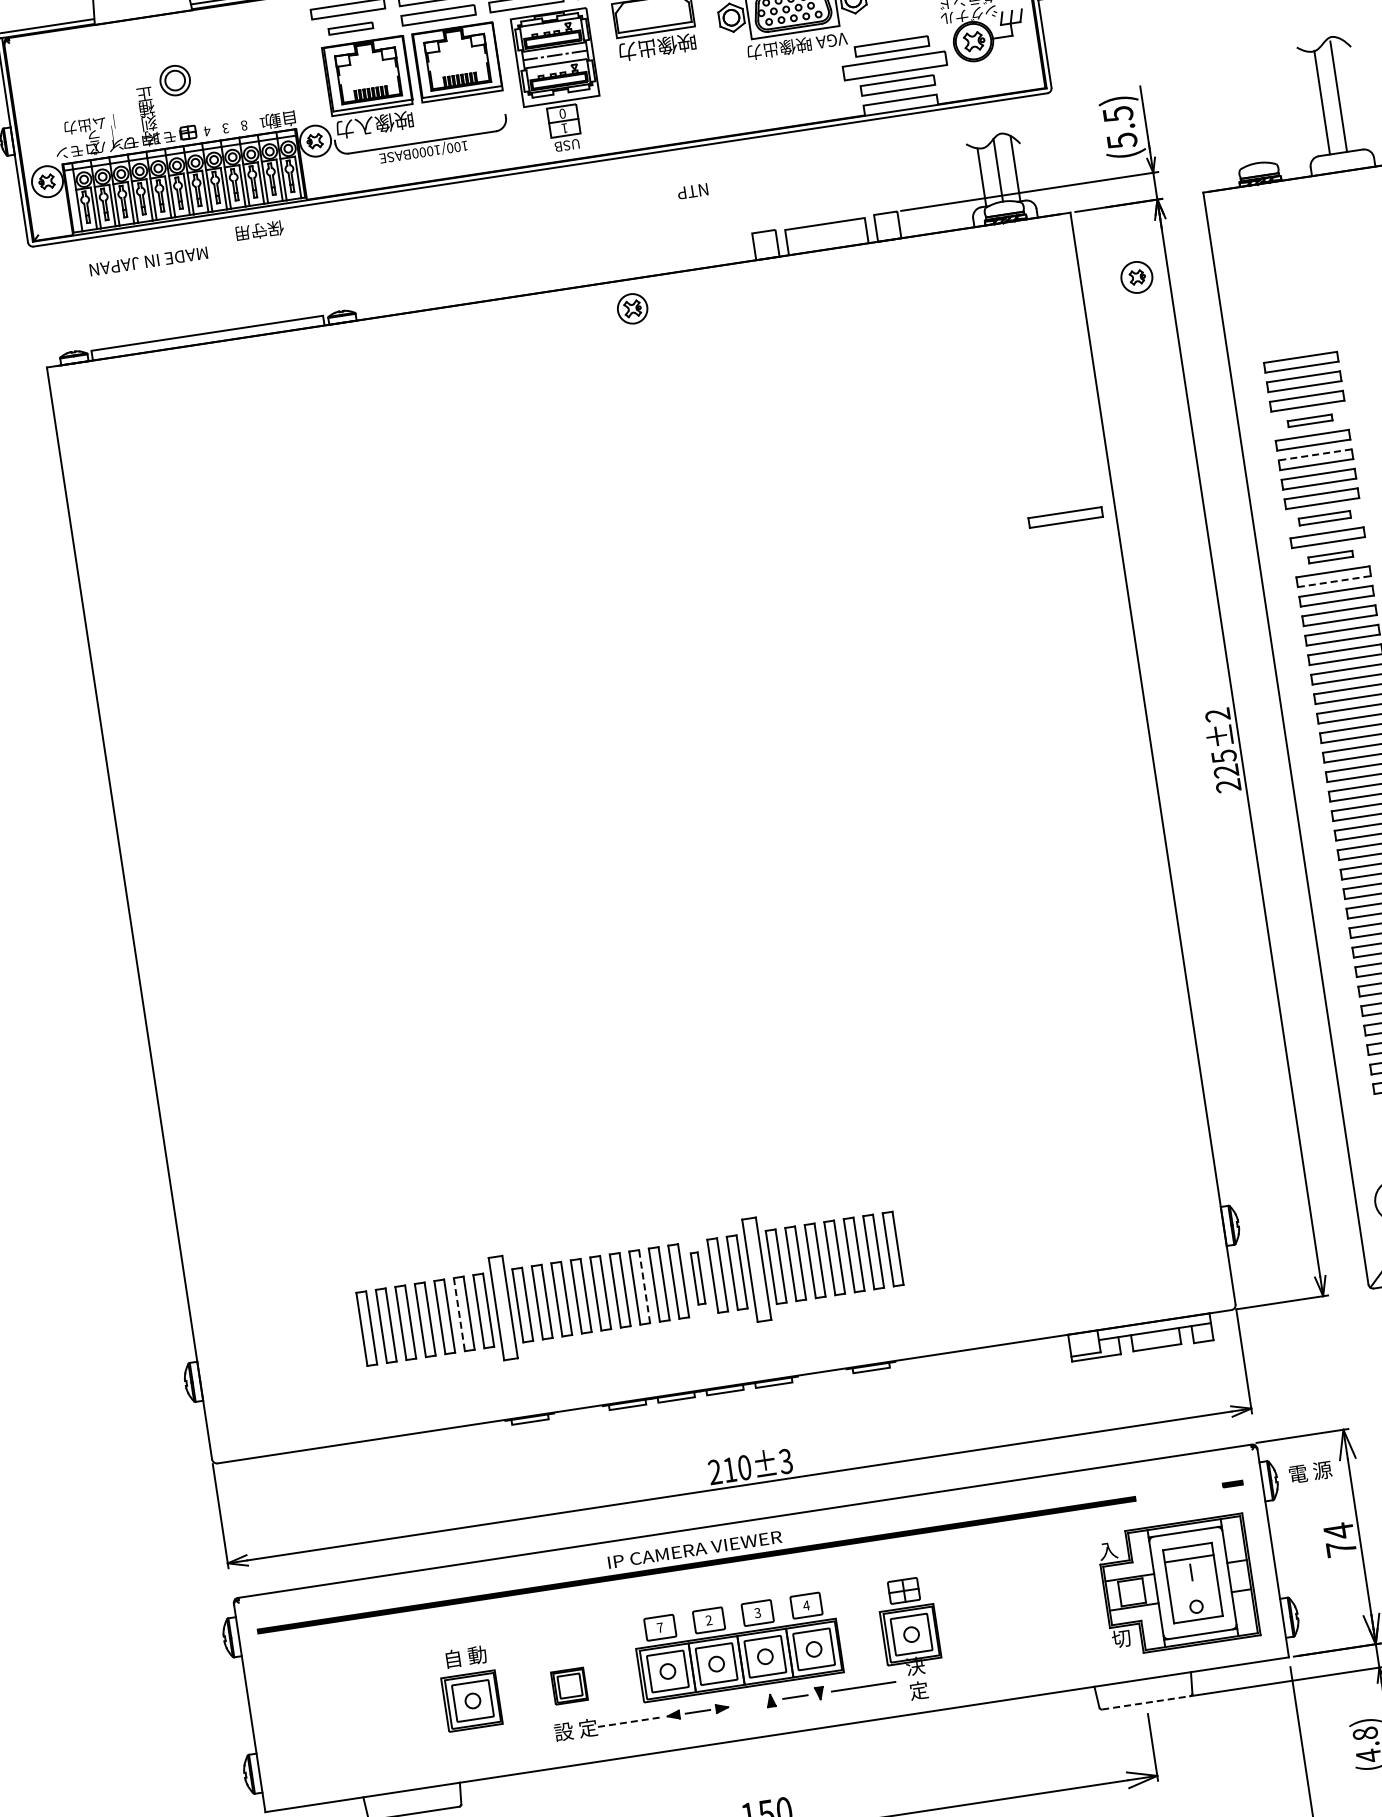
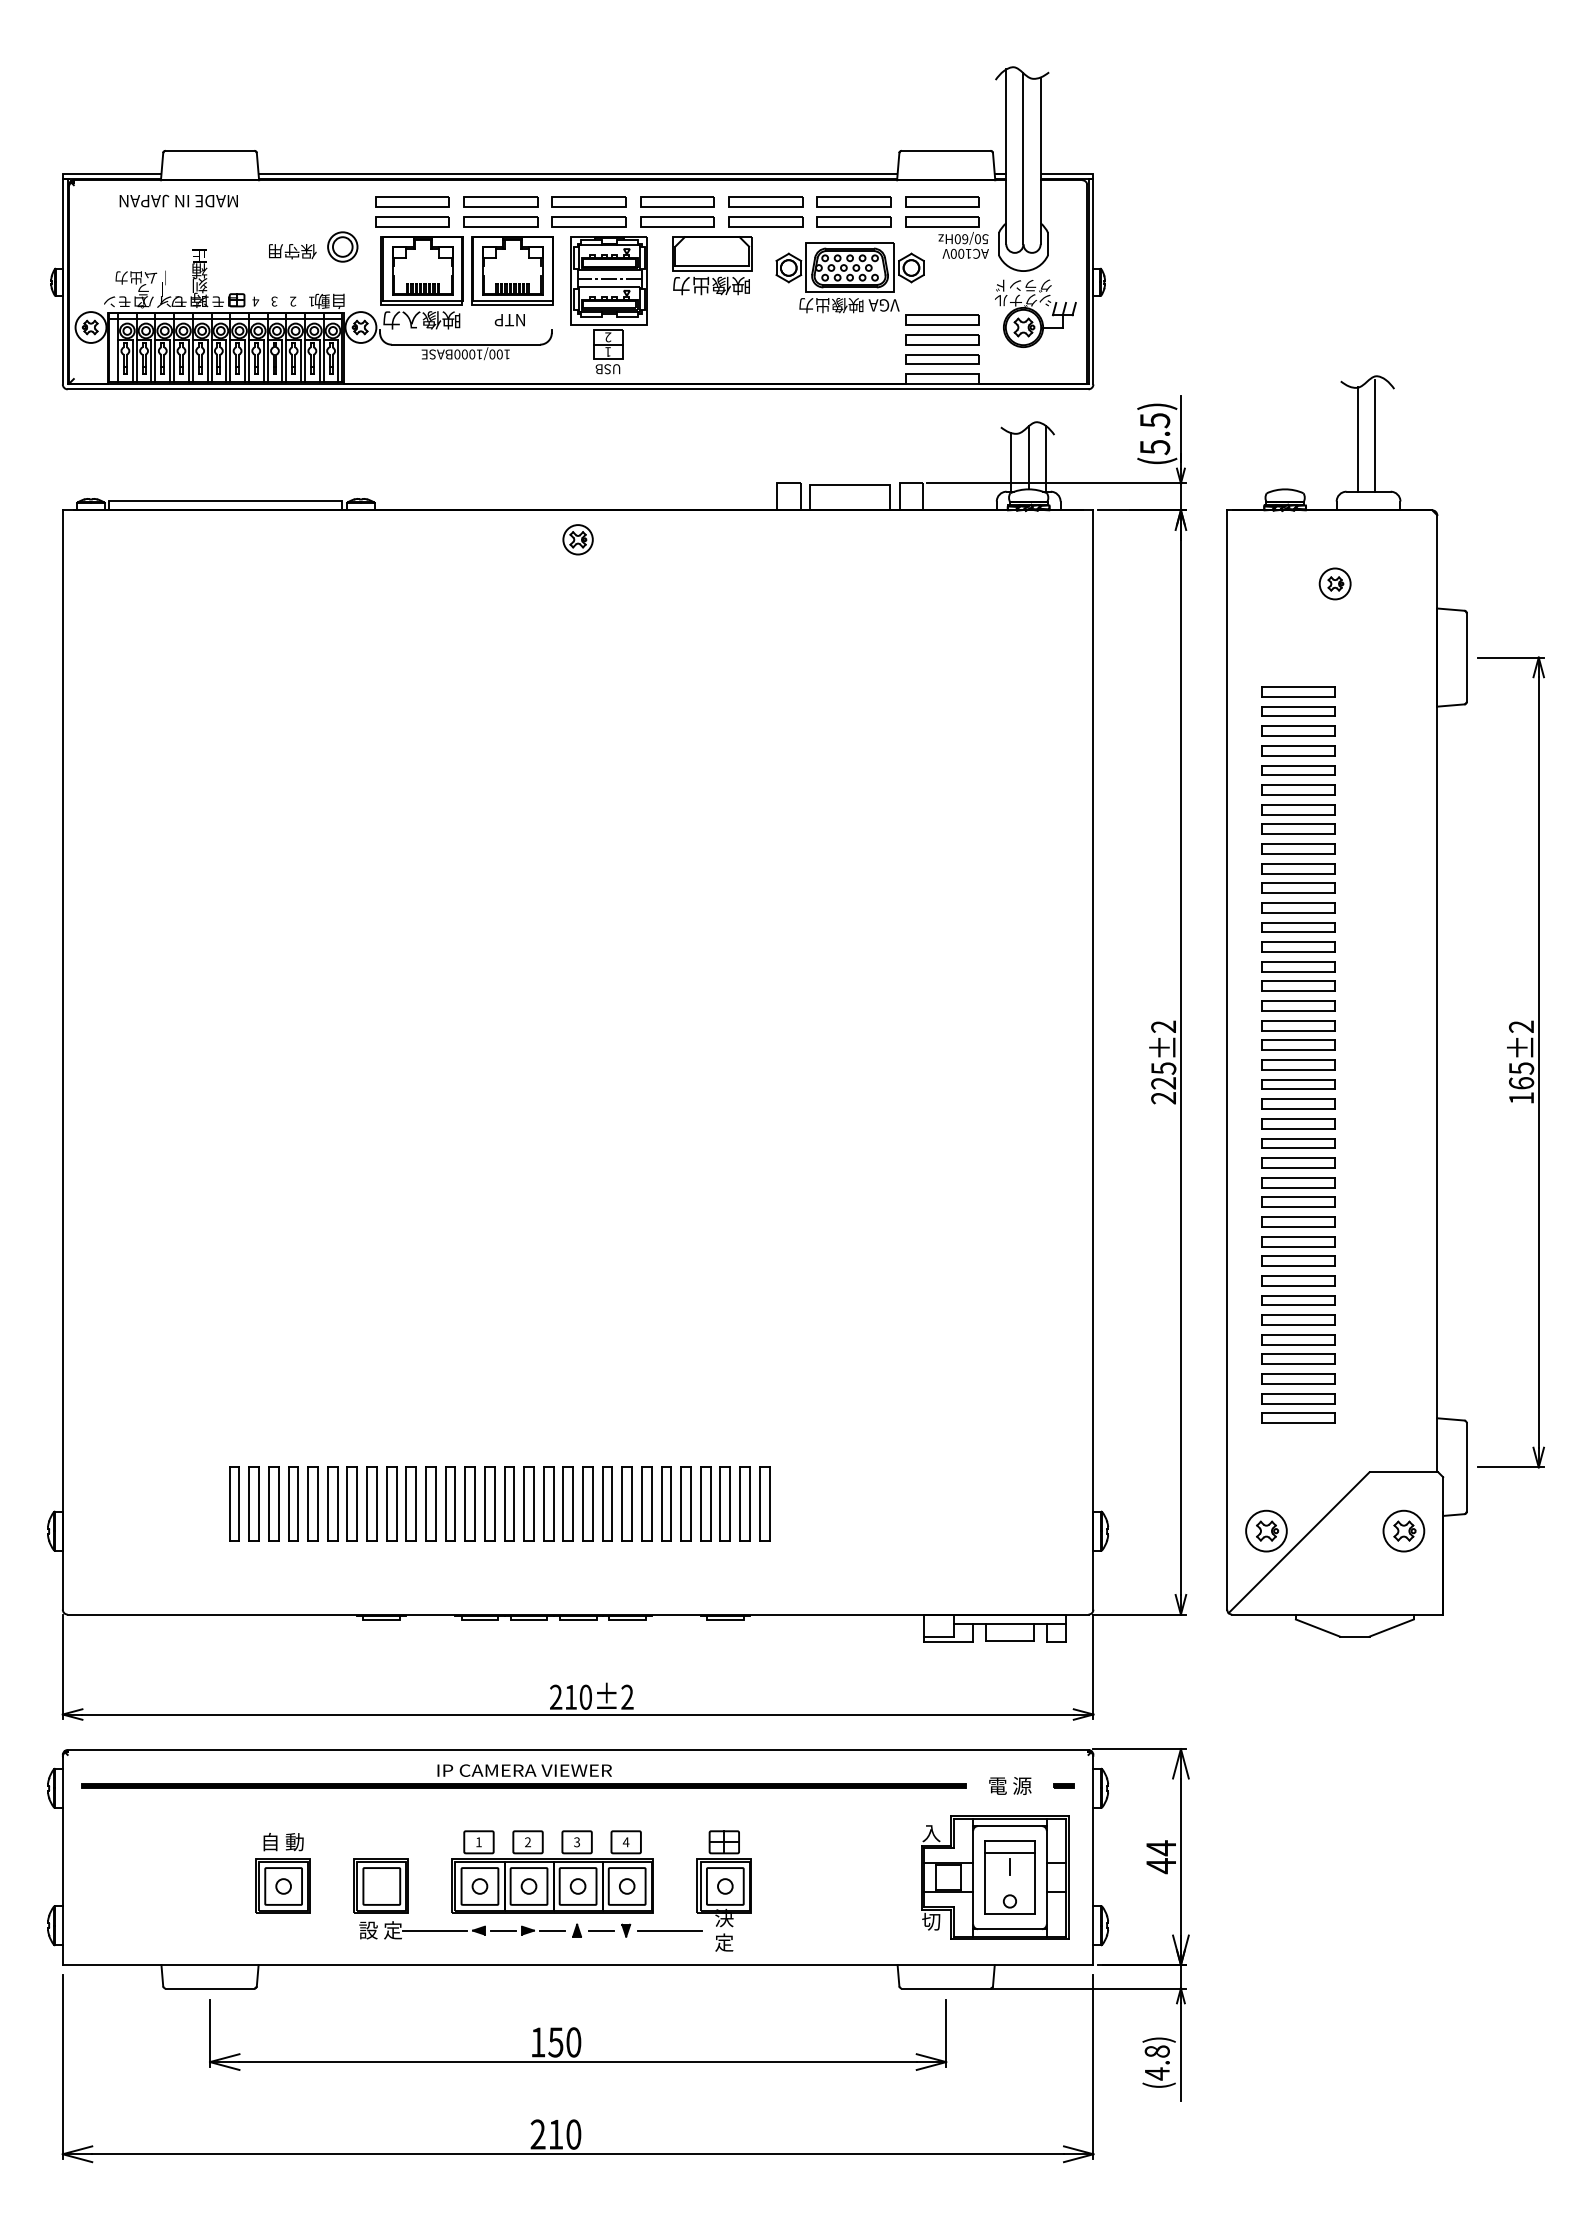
part: (350, 28) -> (412, 221), size x1.67
part: (894, 65) -> (942, 339), size x0.71
part: (174, 80) -> (342, 246), moved
text: (562, 113) -> (608, 337), 0 -> 2
text: (244, 125) -> (293, 301), 8 -> 2
text: (692, 191) -> (509, 320), moved
text: (259, 230) -> (292, 251), moved
text: (148, 260) -> (178, 200), moved
part: (1136, 277) -> (1334, 583), moved
part: (631, 308) -> (577, 539), moved
part: (1310, 420) -> (1298, 750), size x1.67
line: (1315, 455) -> (1298, 785), dashed -> solid
part: (1065, 517) -> (1043, 809), removed
part: (1324, 517) -> (1298, 848), size x1.43
part: (1330, 556) -> (1298, 887), size x1.67
line: (1334, 581) -> (1298, 912), dashed -> solid
part: (755, 1269) -> (626, 1503), size x0.71
part: (697, 1278) -> (567, 1503), size x1.43
line: (644, 1286) -> (514, 1504), dashed -> solid
part: (502, 1307) -> (371, 1503), size x0.71
line: (459, 1315) -> (327, 1504), dashed -> solid
text: (786, 1461) -> (627, 1697), 210±3 -> 210±2
text: (1310, 1471) -> (1010, 1785), moved
text: (1340, 1549) -> (1160, 1866), 74 -> 44
text: (659, 1628) -> (478, 1842), 7 -> 1
part: (568, 1685) -> (380, 1885), size x1.67
line: (1146, 1702) -> (946, 1988), dashed -> solid
line: (746, 1704) -> (552, 1930), added
line: (629, 1722) -> (434, 1930), dashed -> solid

